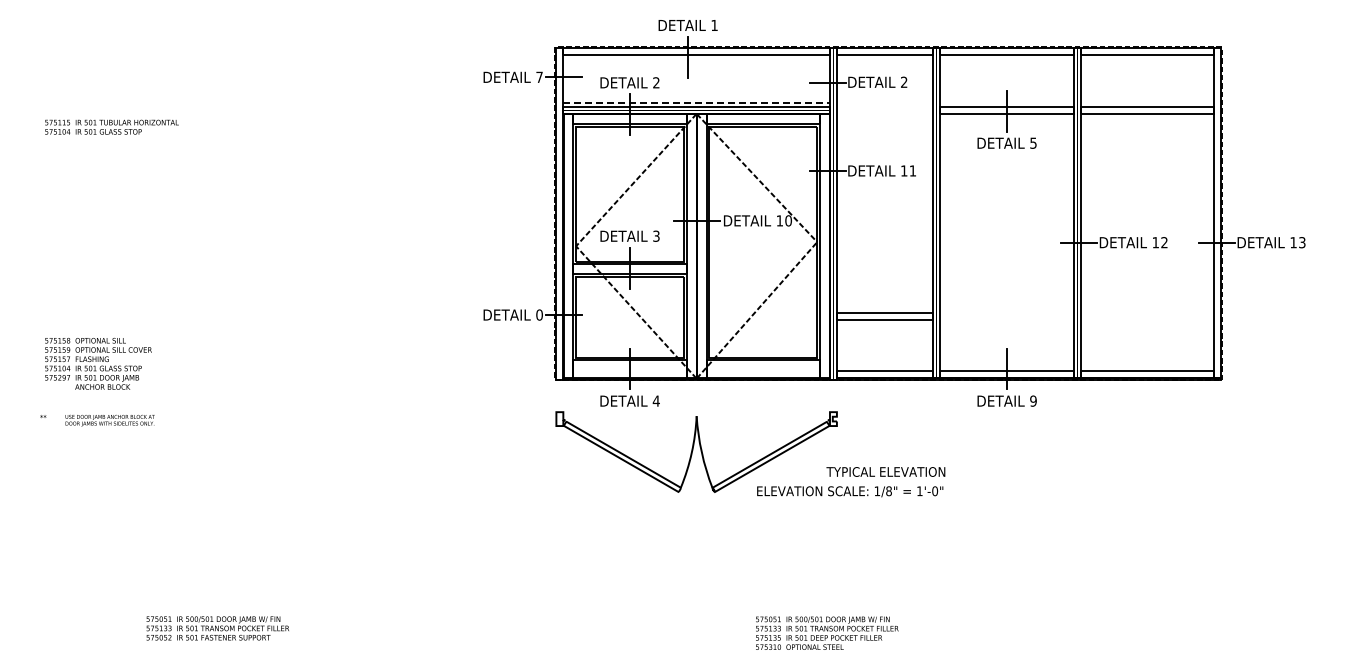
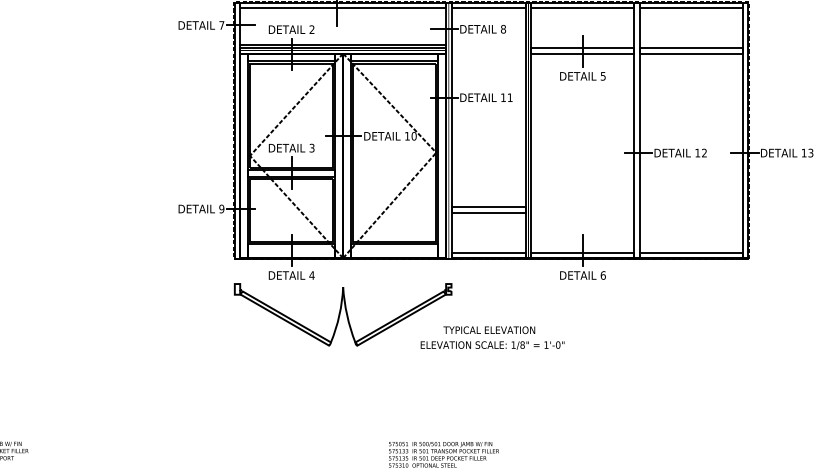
text: (903, 81) -> (502, 28), 2 -> 8
line: (697, 102) -> (343, 44), dashed -> solid
text: (539, 314) -> (221, 208), 0 -> 9
text: (1033, 400) -> (603, 275), 9 -> 6
text: (850, 491) -> (492, 345), moved

